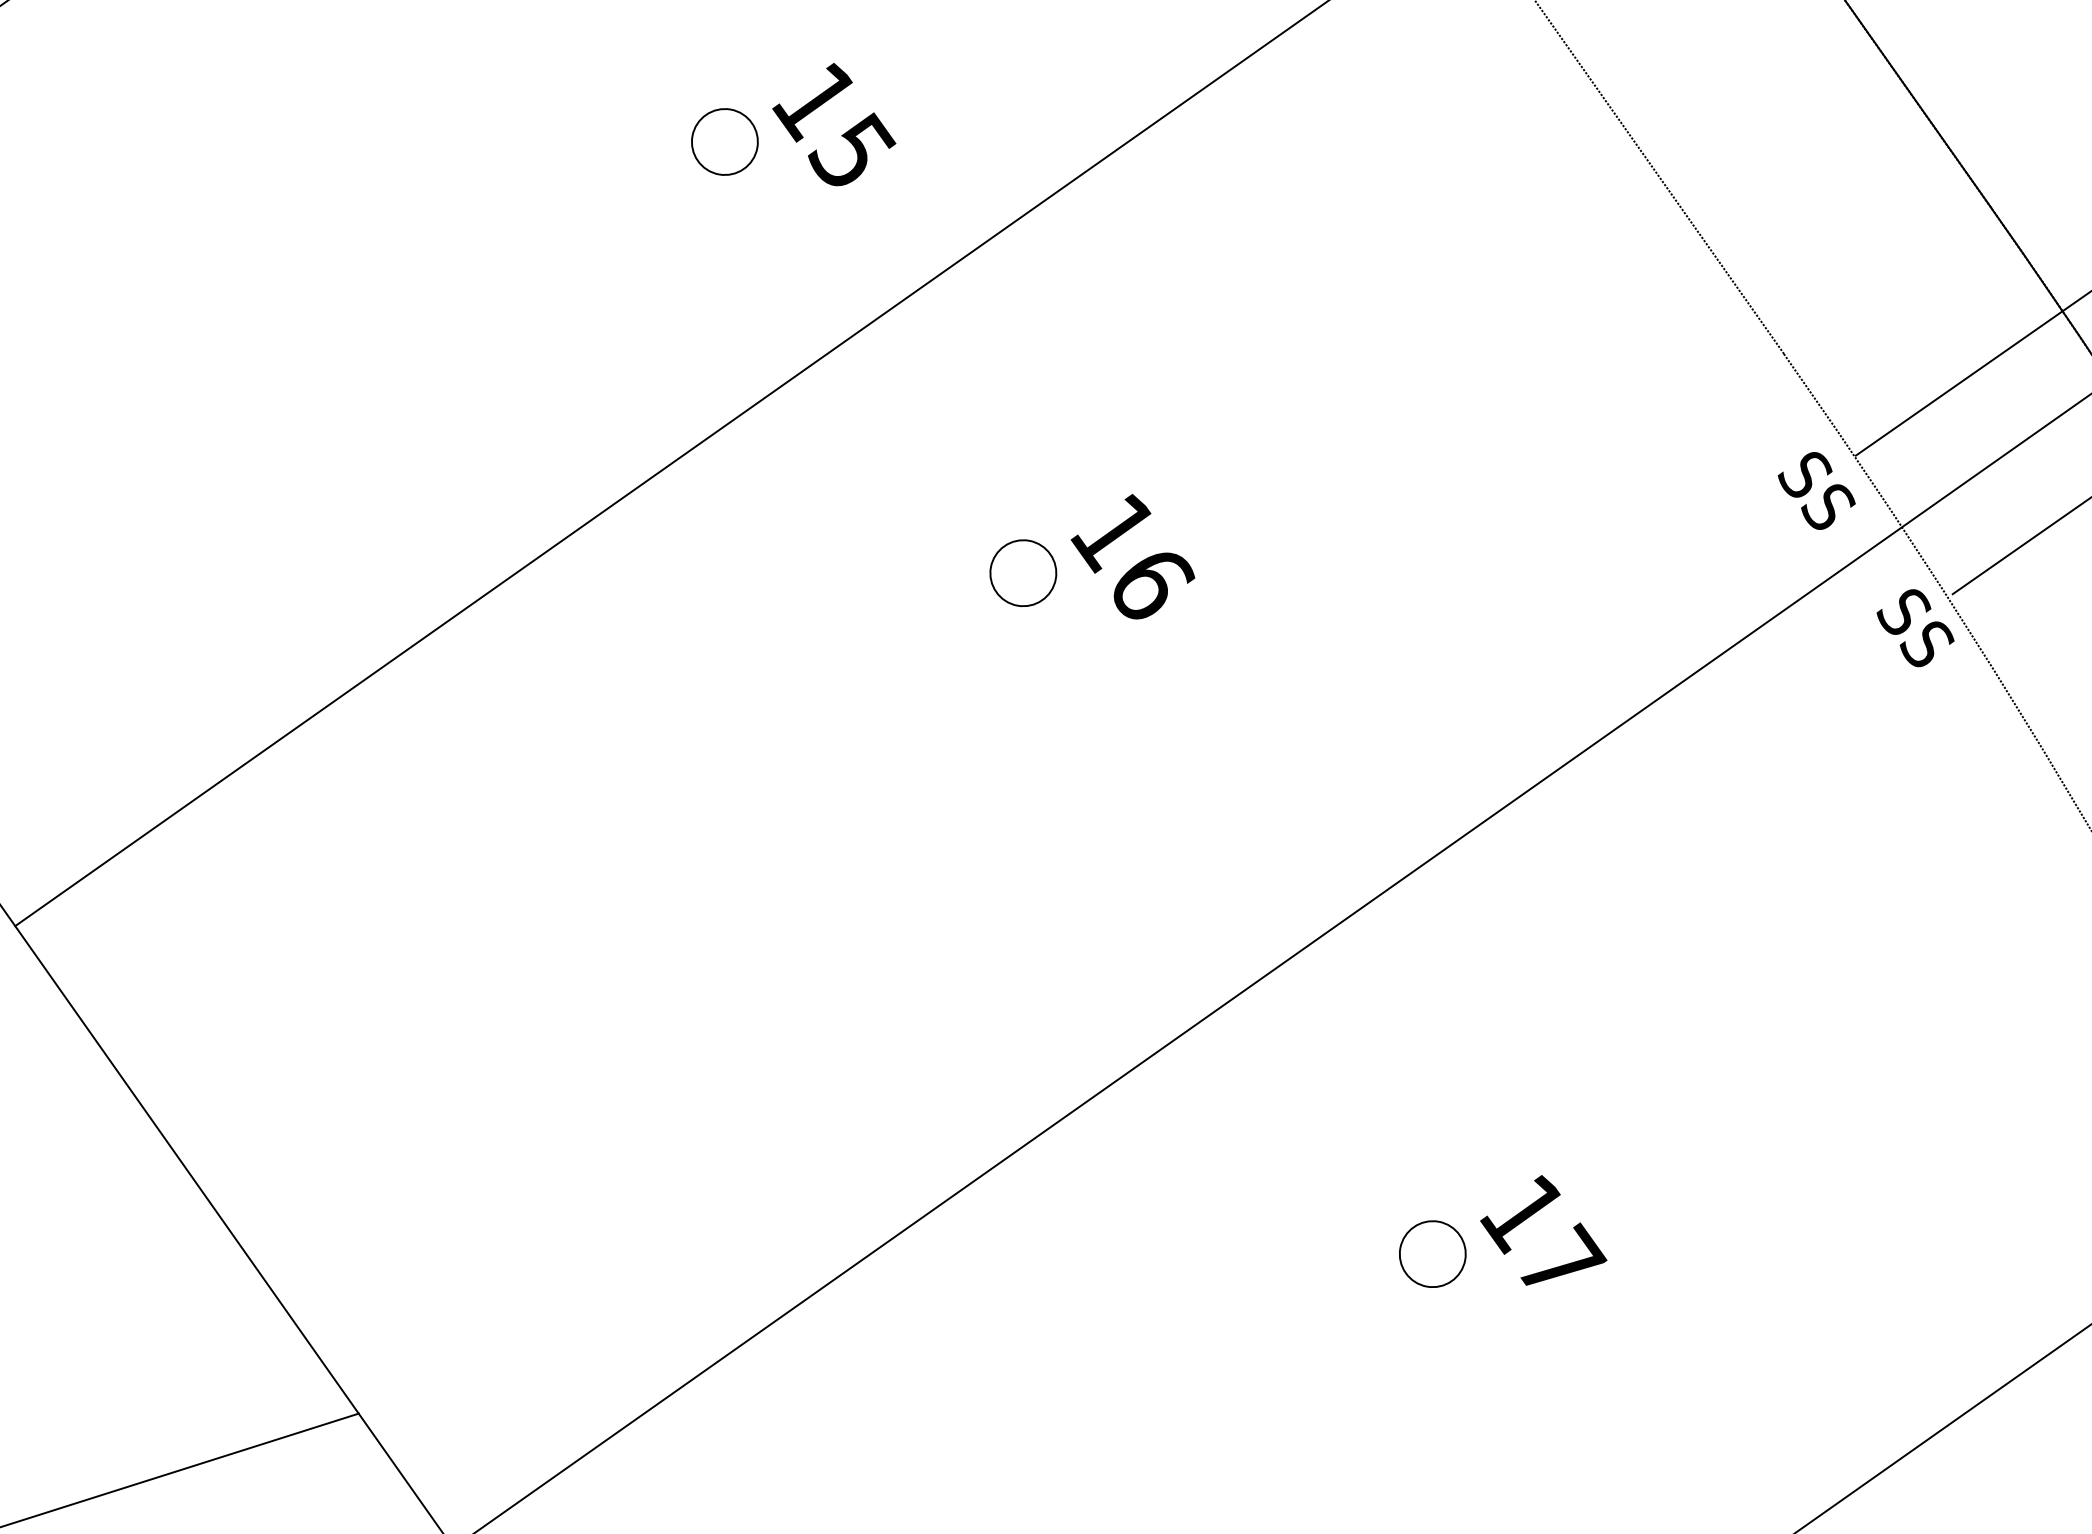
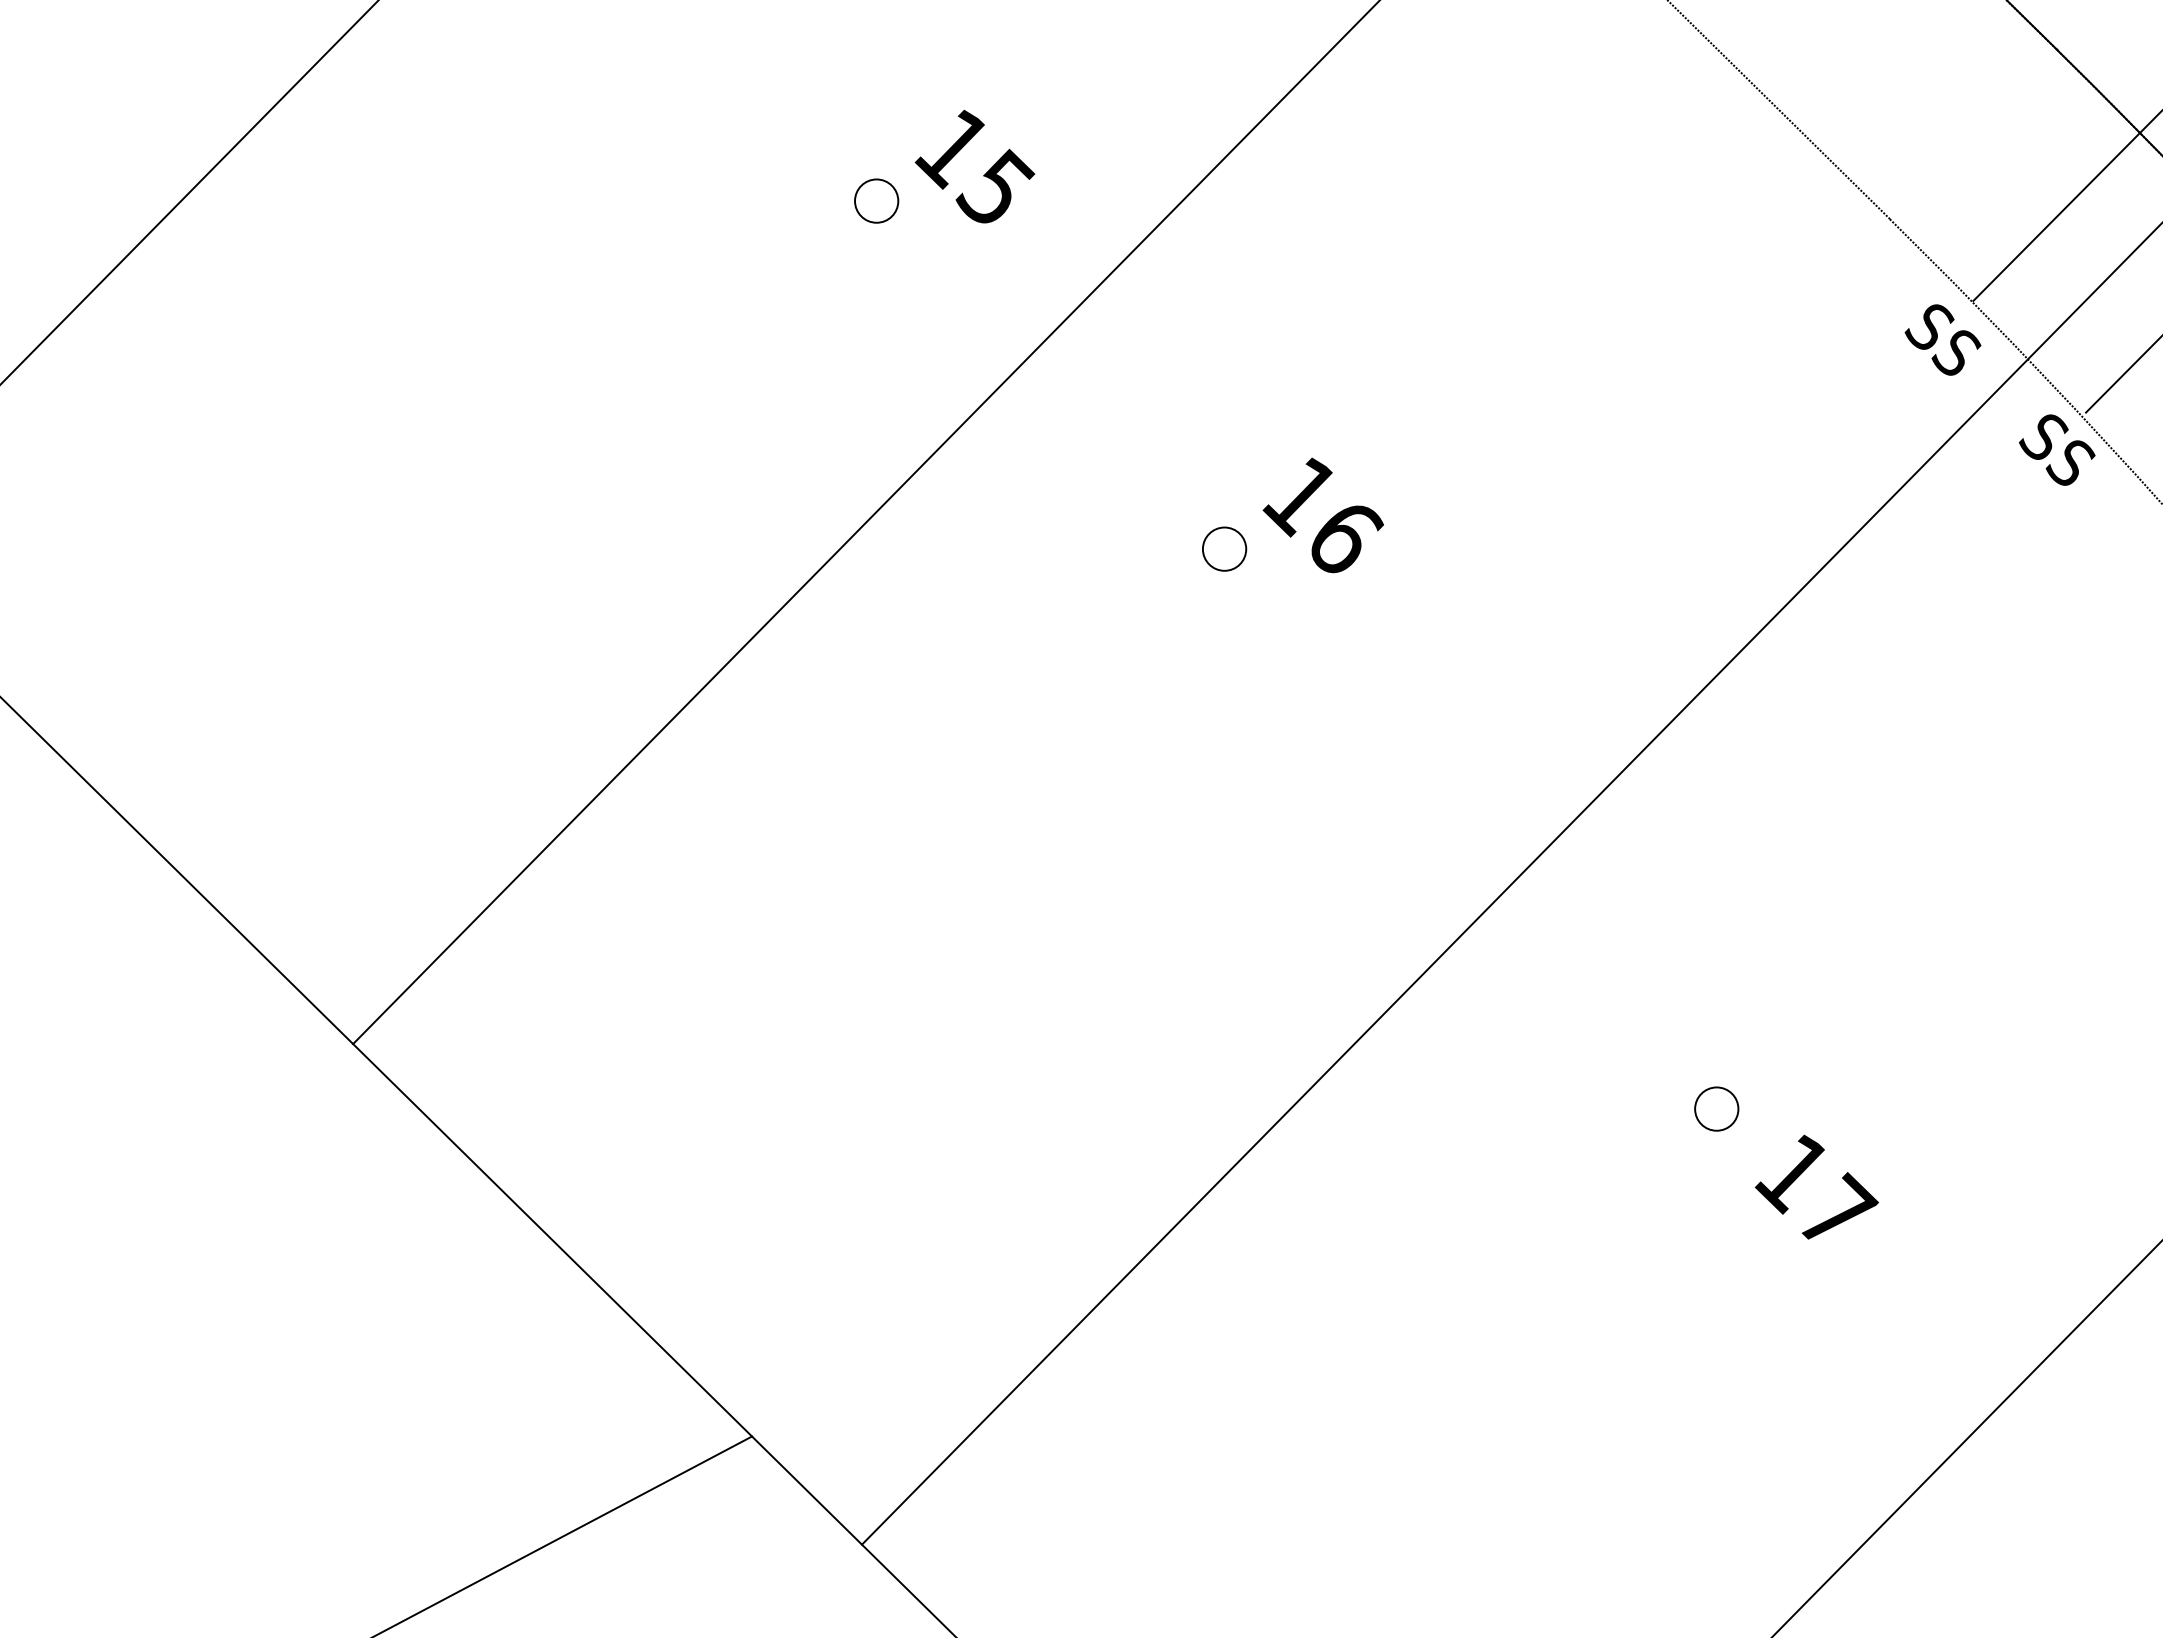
circle: (724, 141) -> (876, 200), size x0.7
circle: (1023, 573) -> (1224, 549), size x0.7
text: (1544, 1231) -> (1816, 1186), moved
circle: (1432, 1254) -> (1716, 1109), size x0.7

